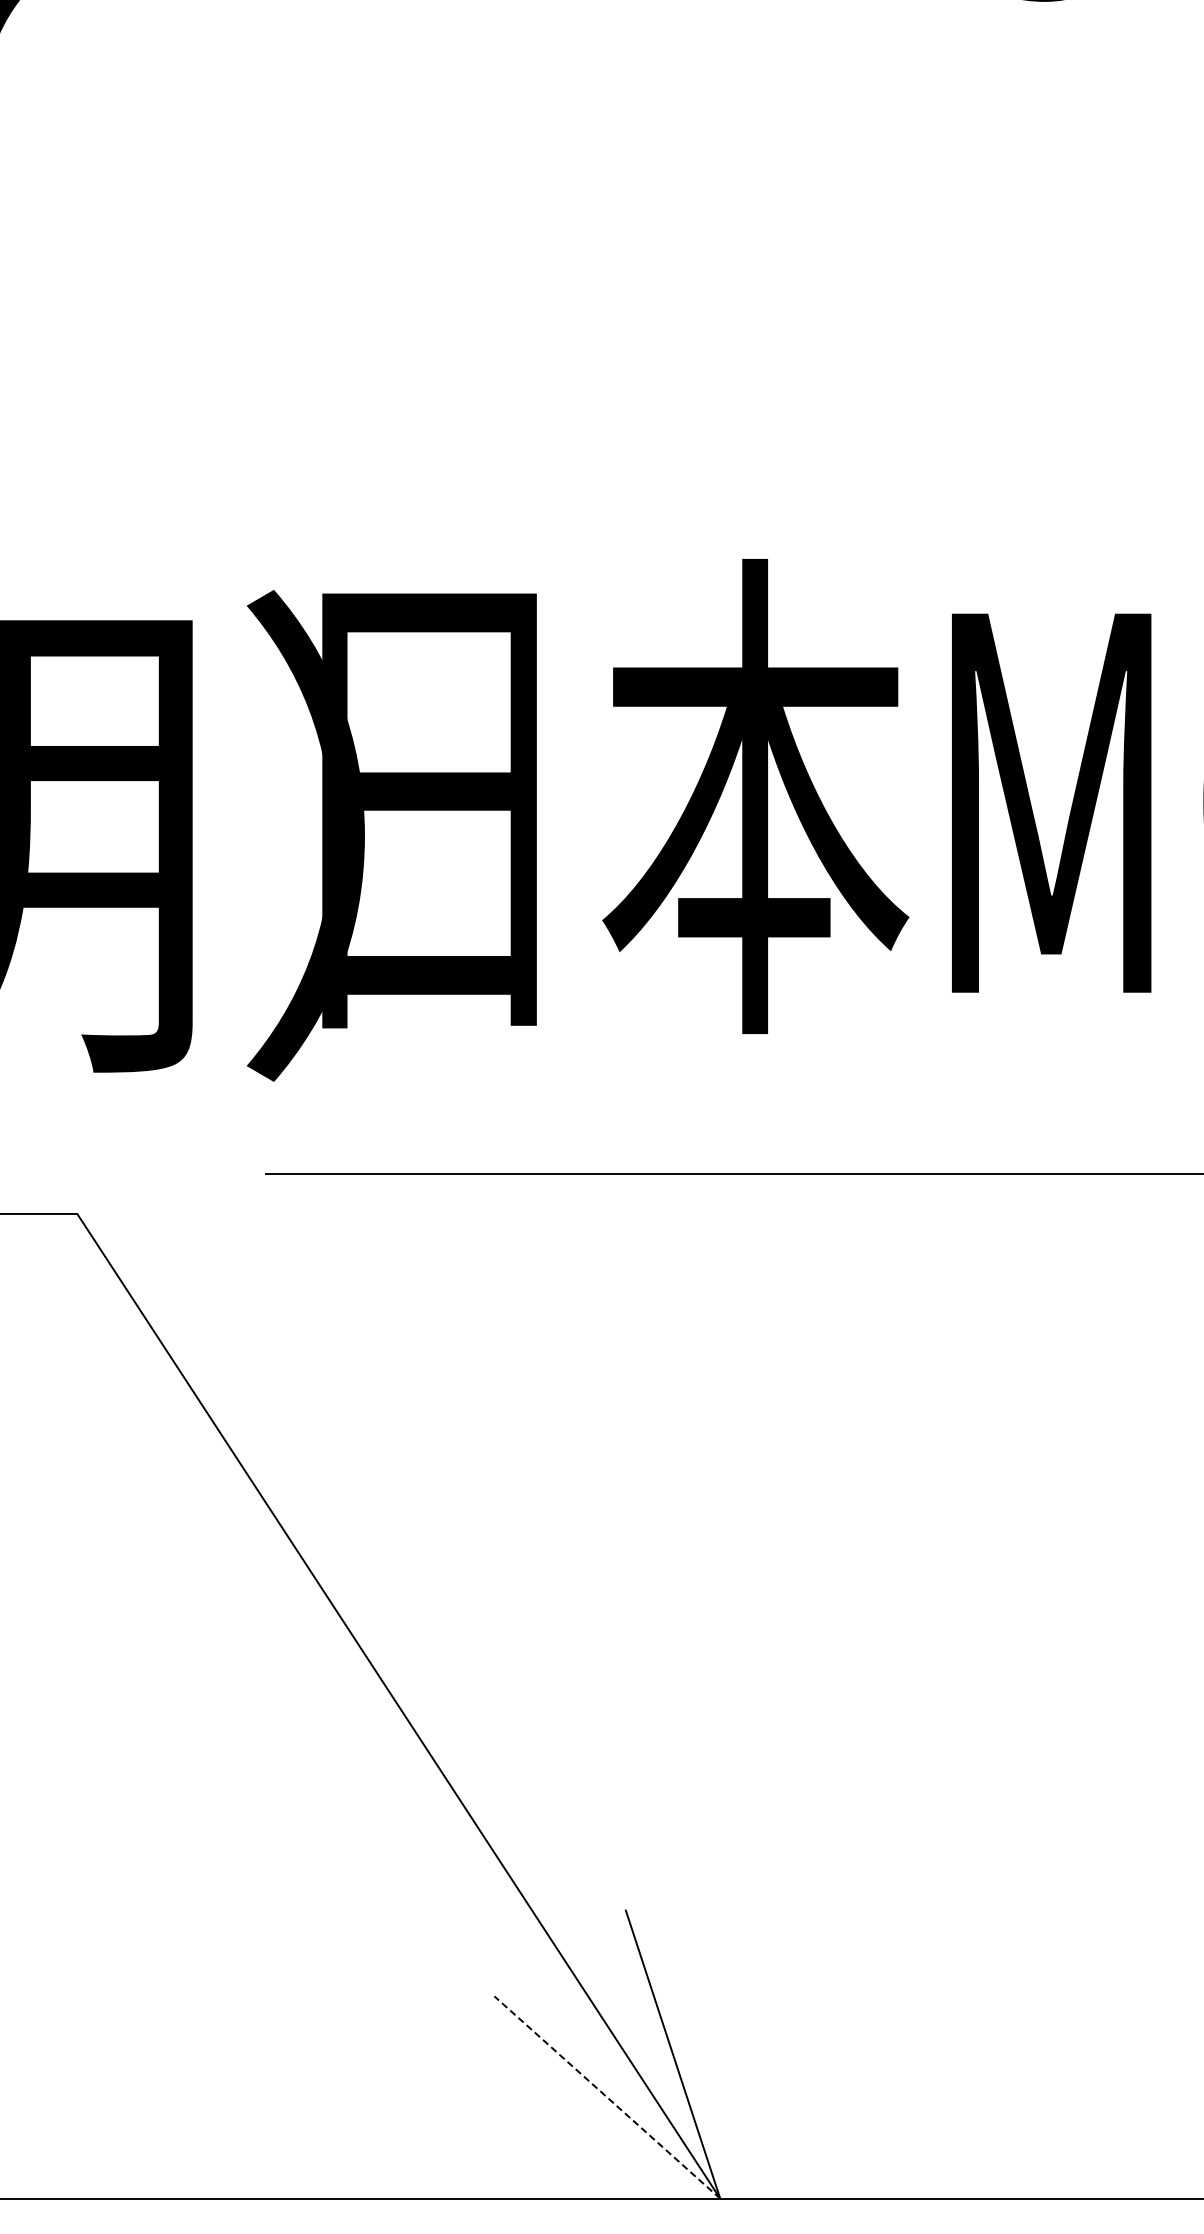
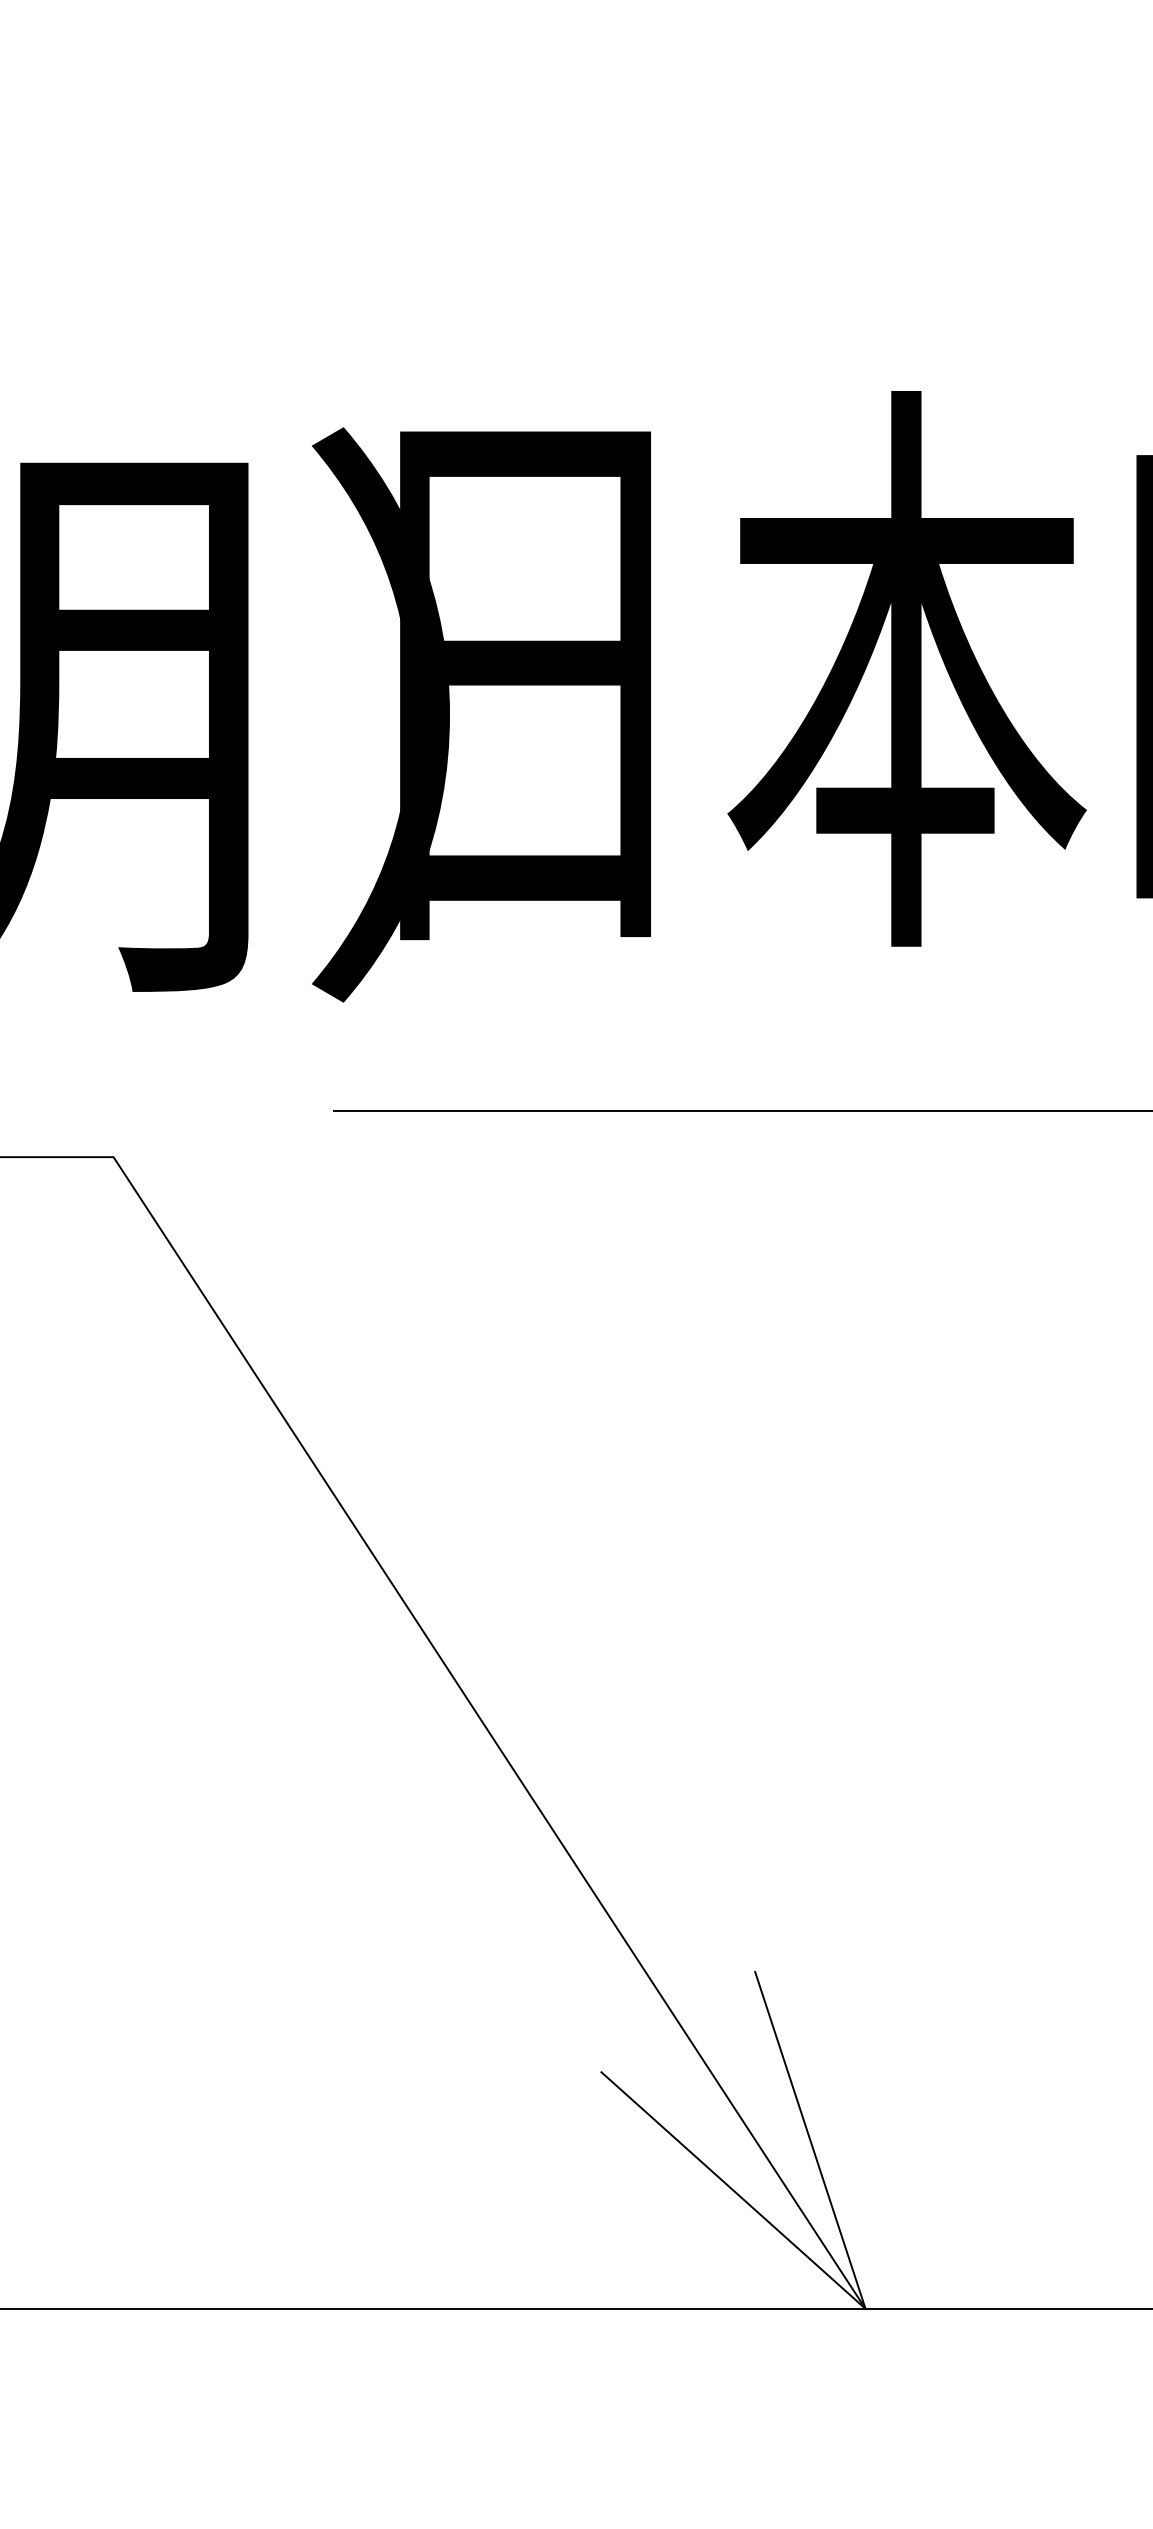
line: (607, 2097) -> (733, 2190), dashed -> solid

